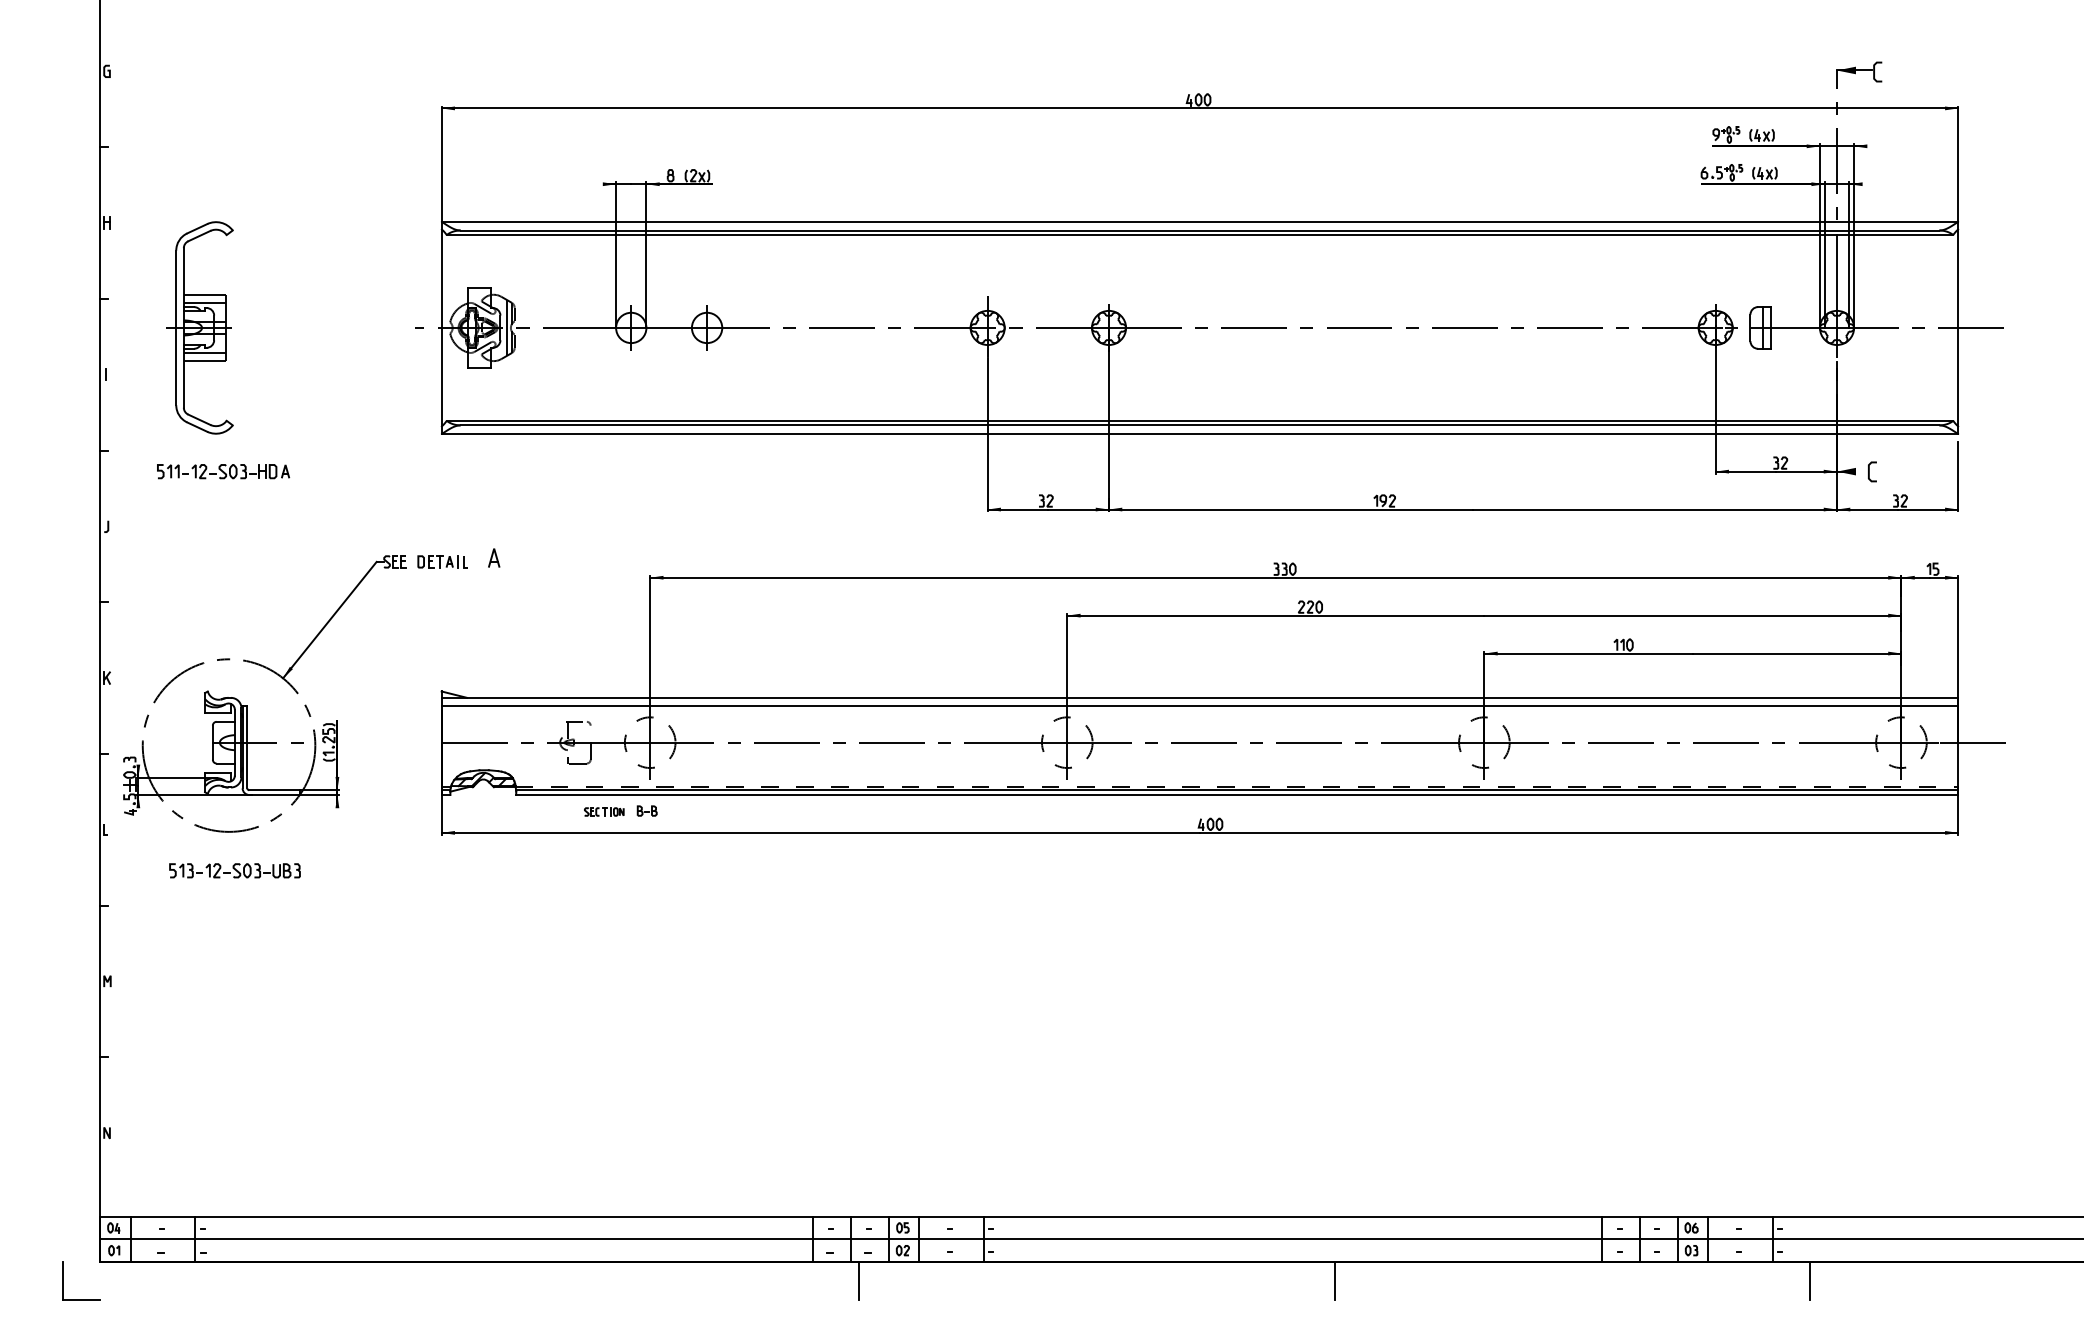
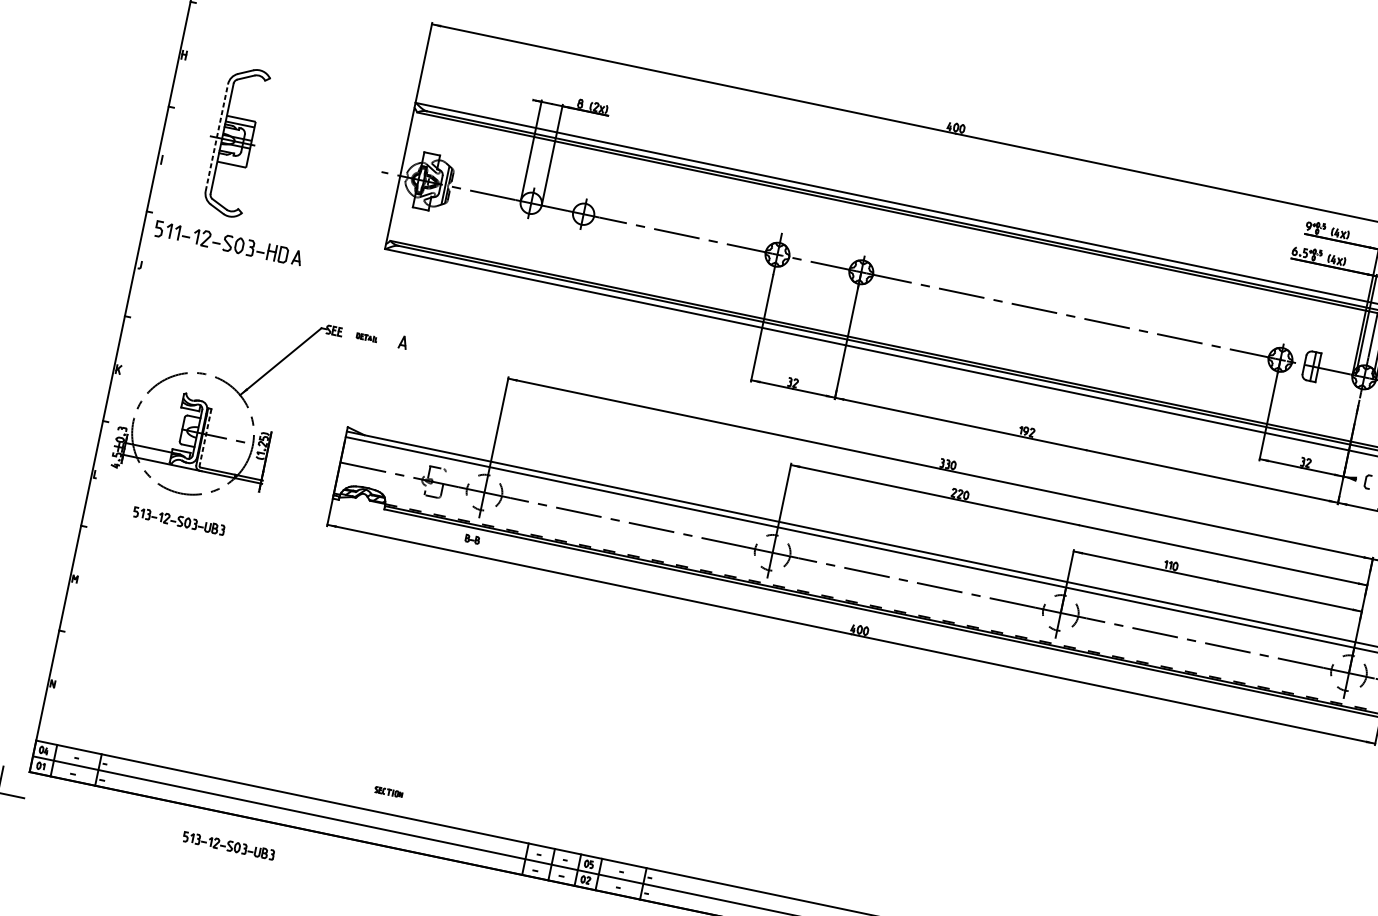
line: (176, 327) -> (217, 137), solid -> dashed
line: (204, 352) -> (232, 158), removed
part: (223, 471) -> (228, 243), size x1.6
part: (442, 561) -> (367, 337), size x0.6
line: (247, 747) -> (205, 437), solid -> dashed
part: (604, 811) -> (388, 791), moved
line: (858, 1280) -> (550, 894), removed
part: (397, 1306) -> (228, 845), added

